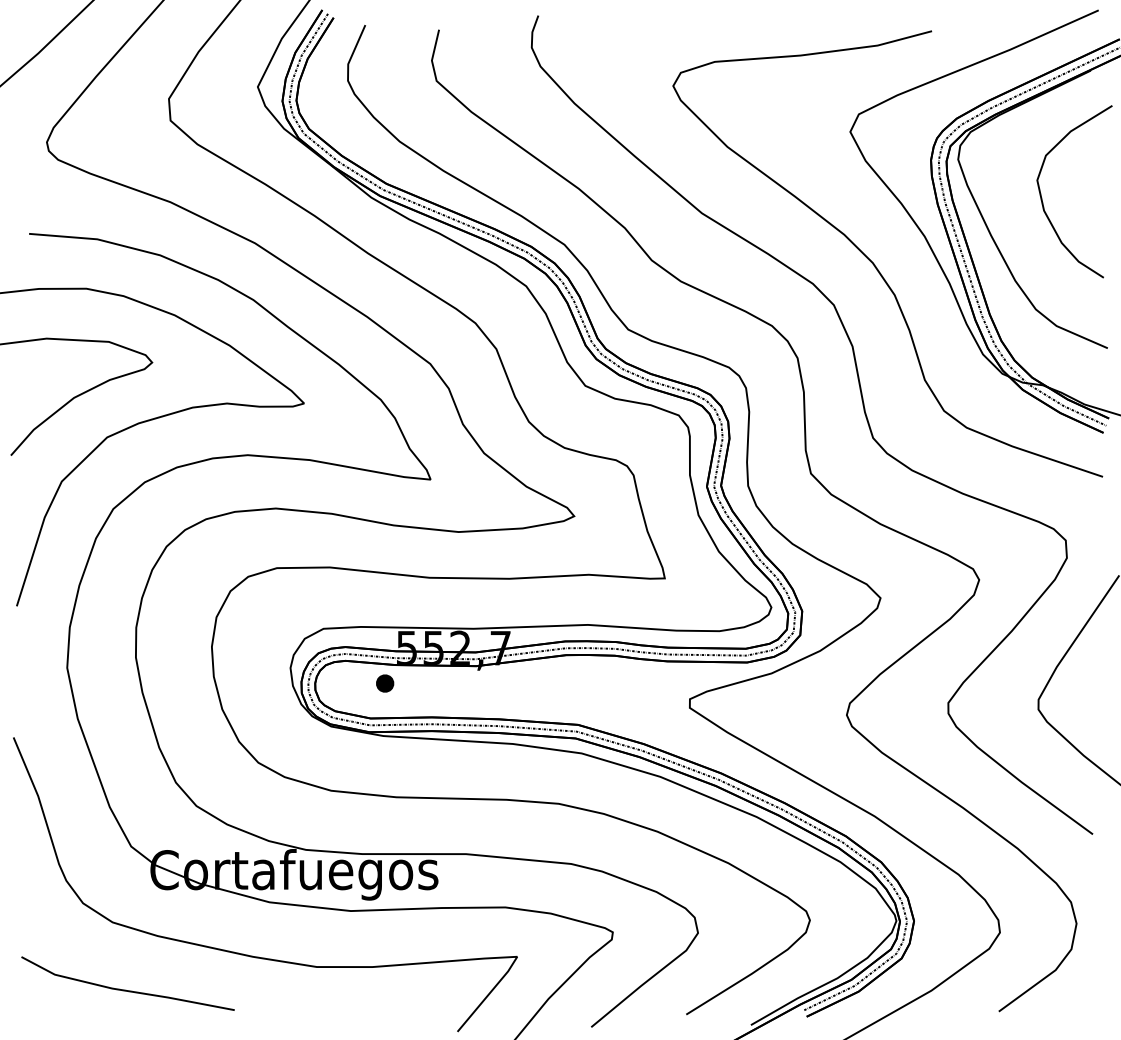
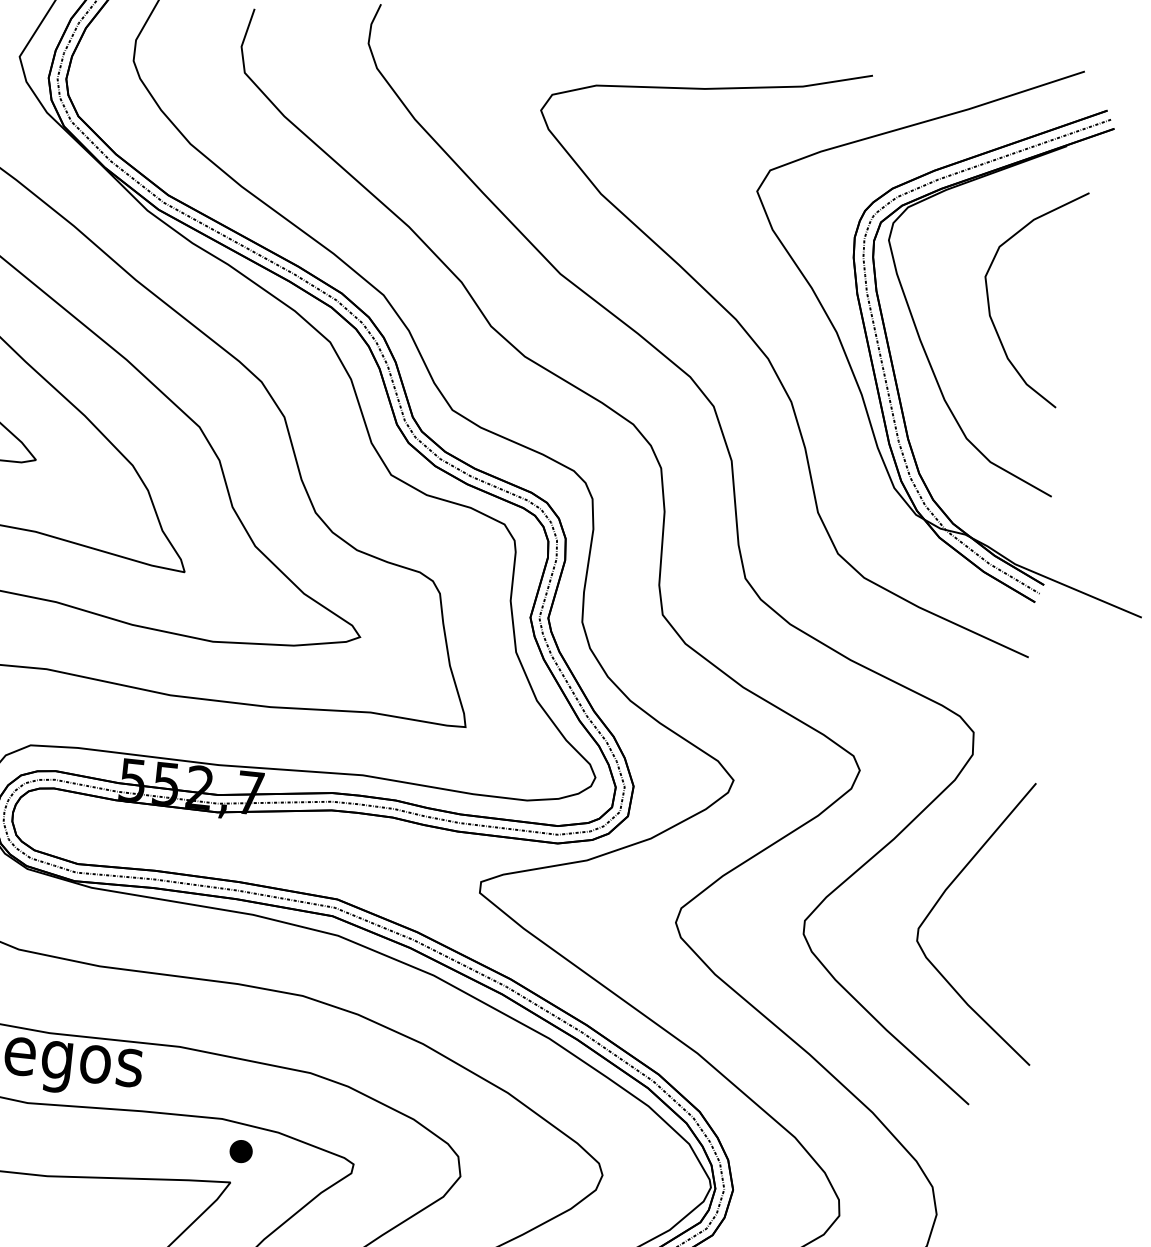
part: (385, 683) -> (241, 1151), moved

